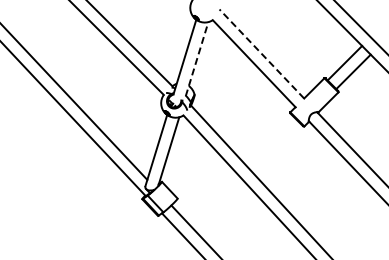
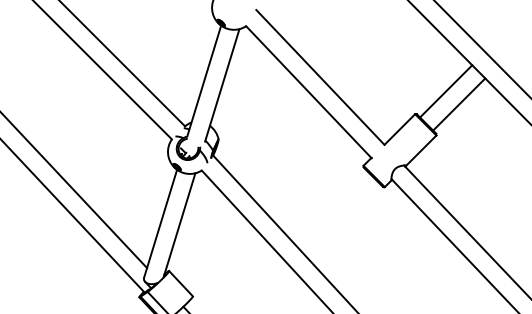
line: (261, 53) -> (319, 76), dashed -> solid
line: (197, 59) -> (222, 85), dashed -> solid

